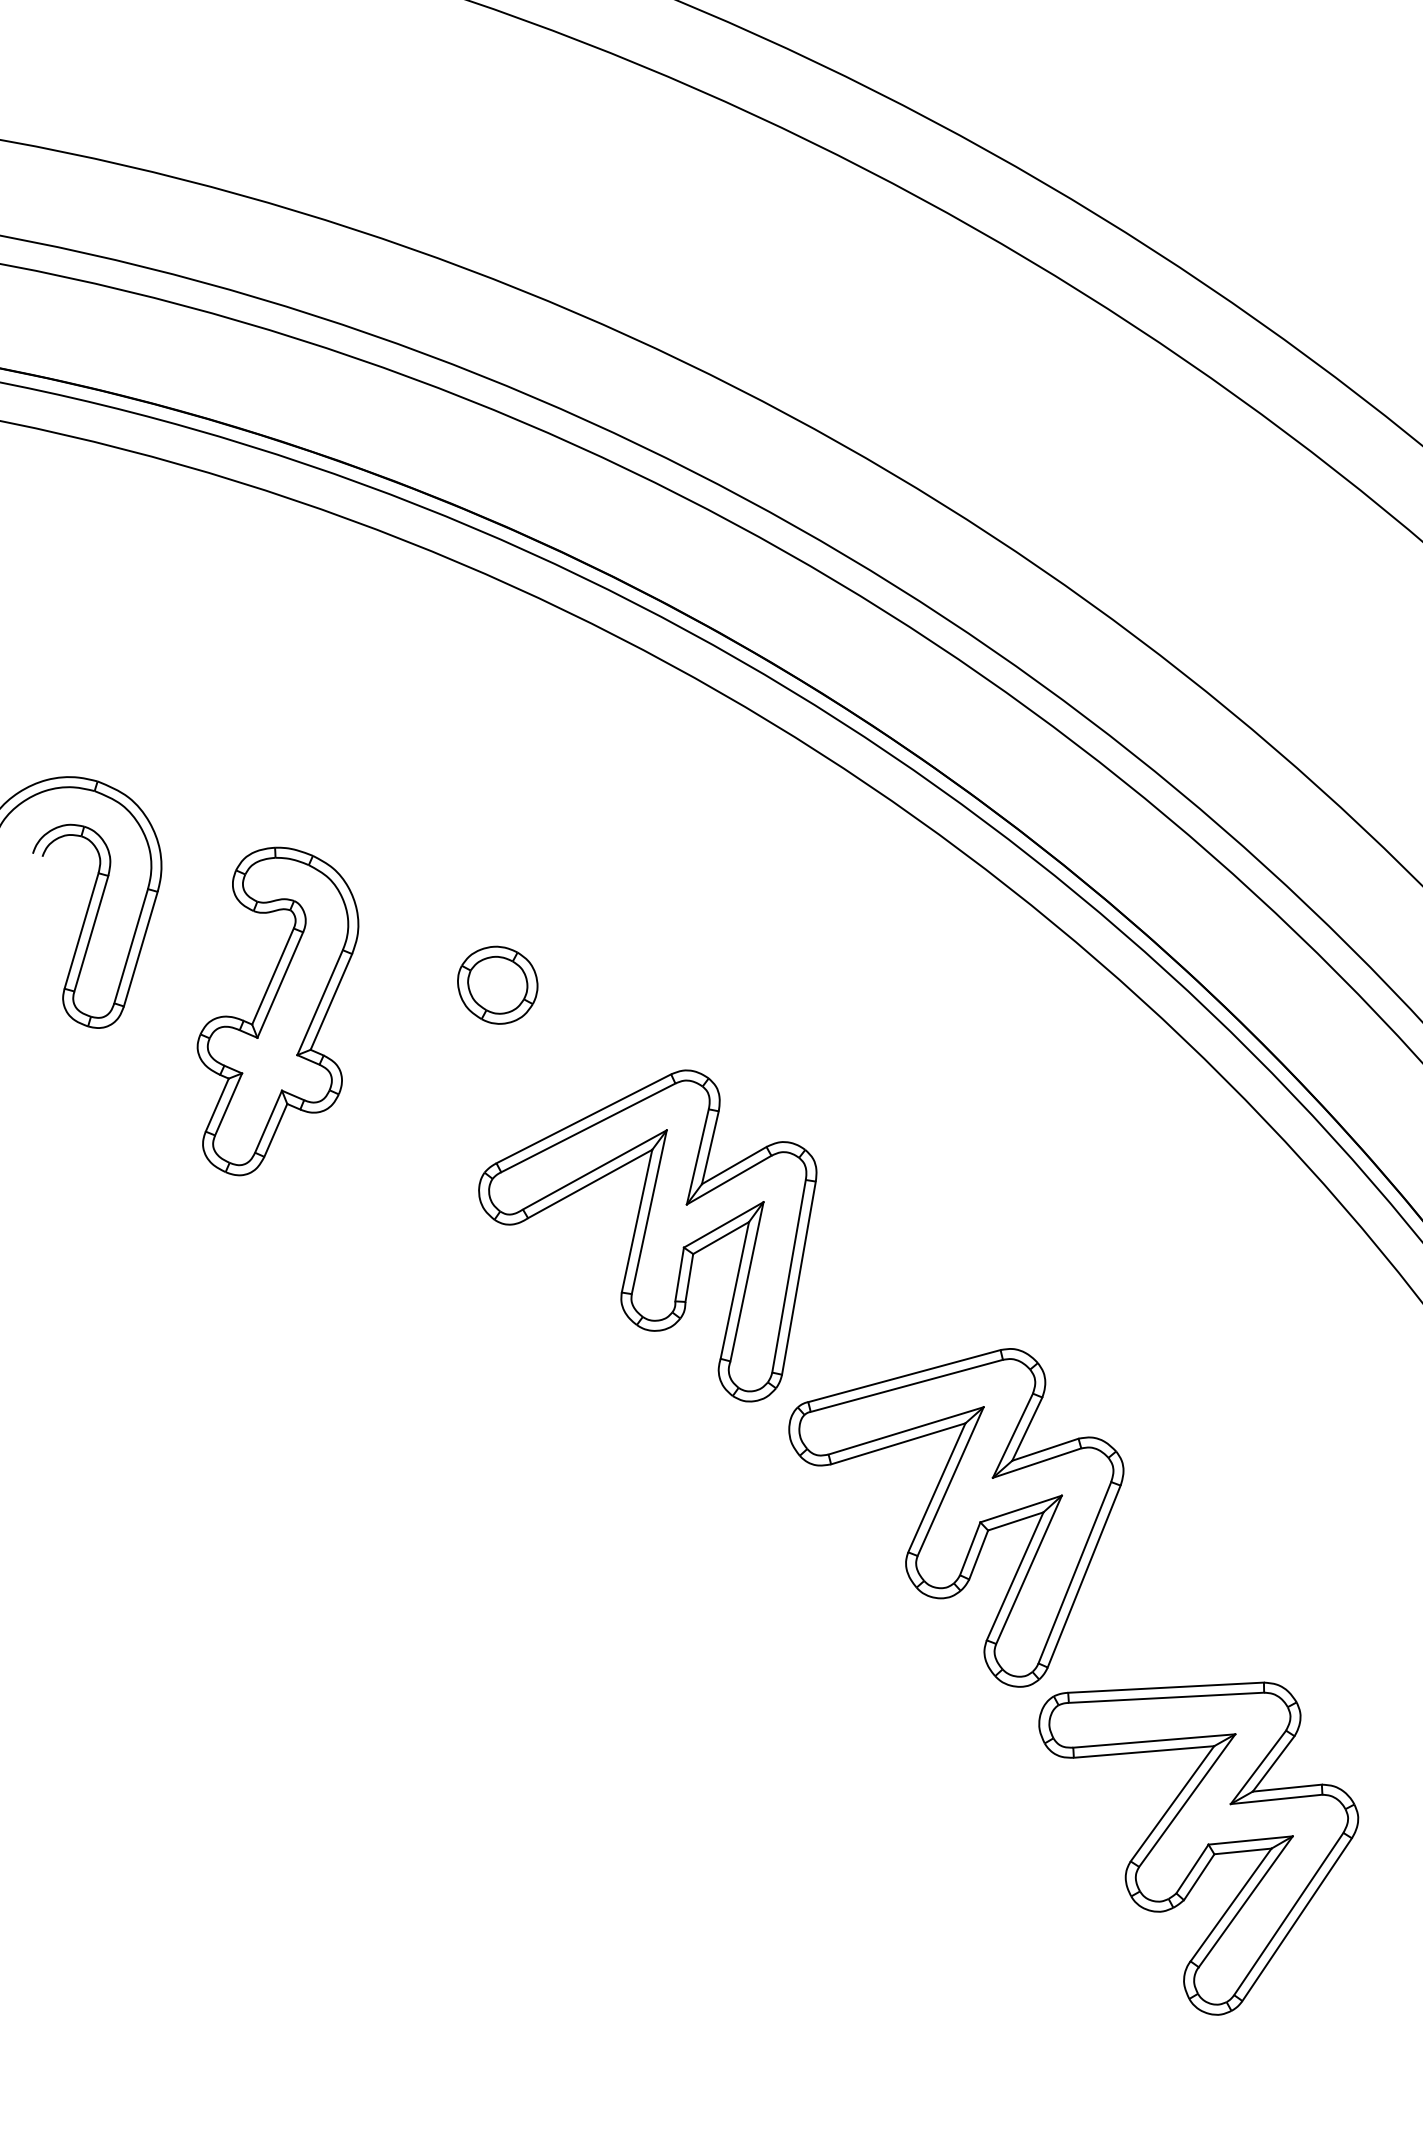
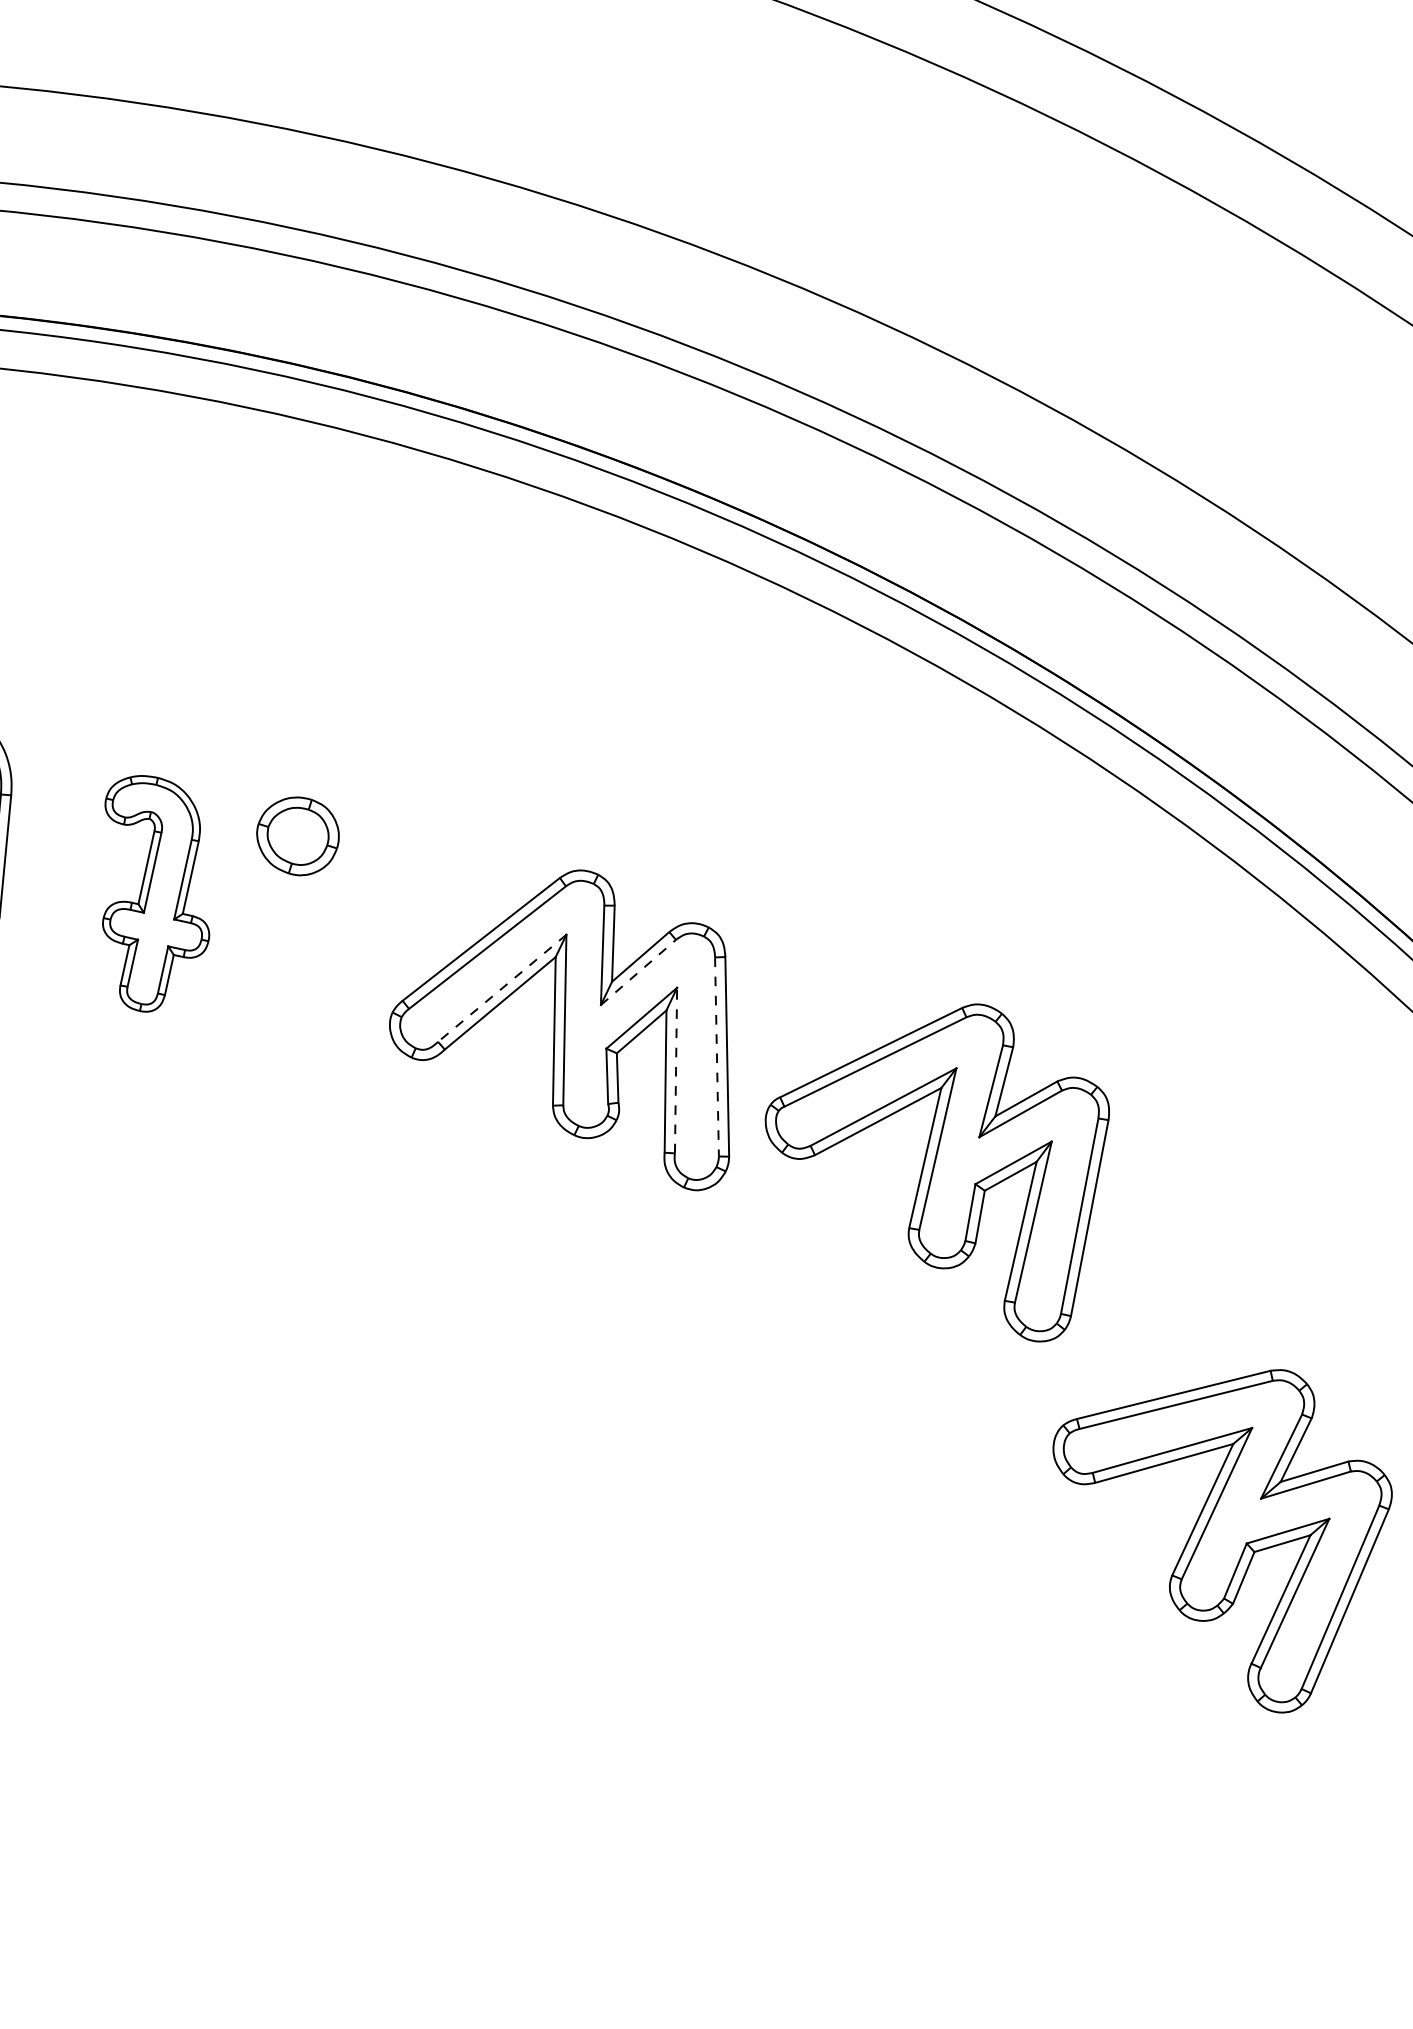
part: (497, 984) -> (297, 835), moved
part: (277, 1011) -> (154, 891), size x0.7
line: (594, 1170) -> (501, 988), solid -> dashed
line: (729, 1180) -> (638, 972), solid -> dashed
line: (789, 1276) -> (717, 1057), solid -> dashed
line: (747, 1281) -> (676, 1070), solid -> dashed
part: (956, 1517) -> (950, 1183), moved

